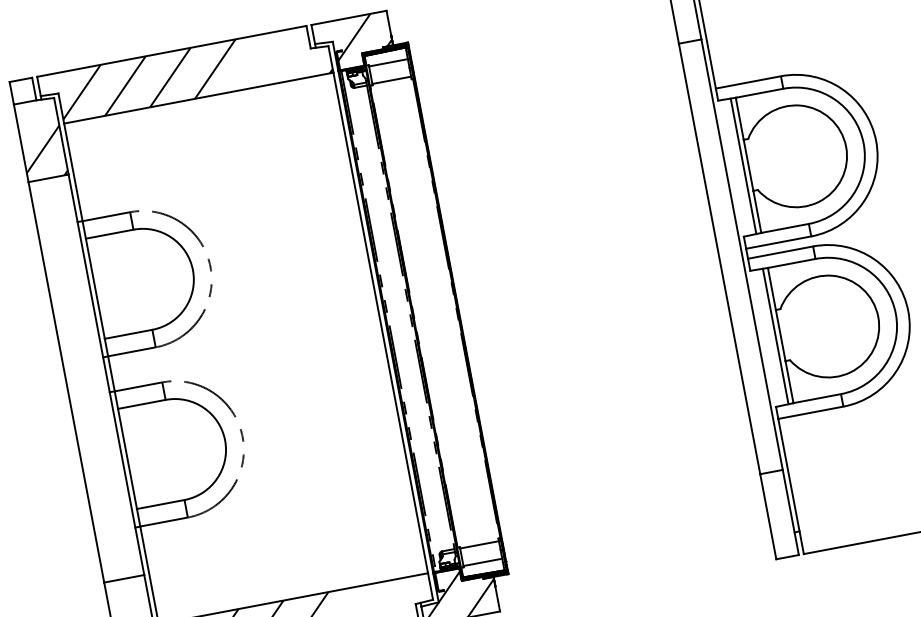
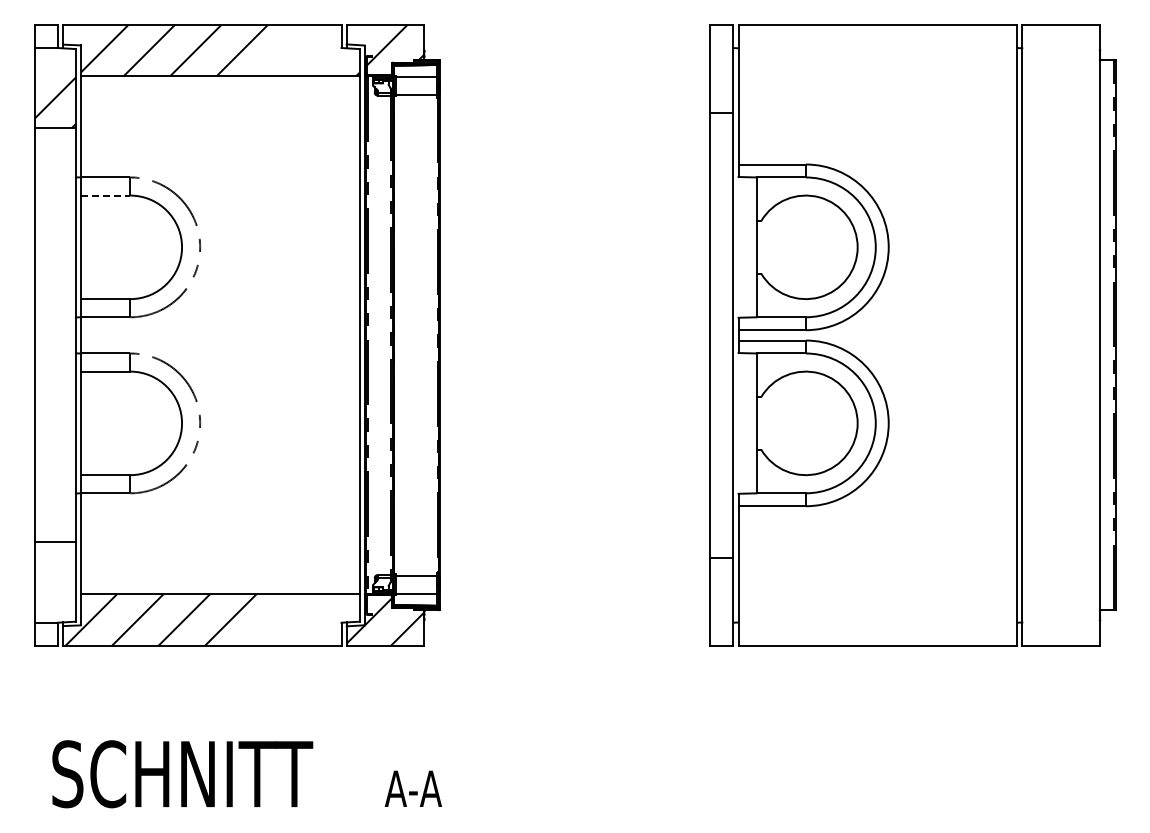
line: (743, 166) -> (751, 247), removed
line: (109, 234) -> (105, 195), solid -> dashed
line: (775, 336) -> (751, 423), removed

